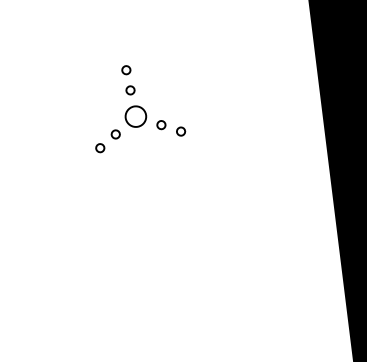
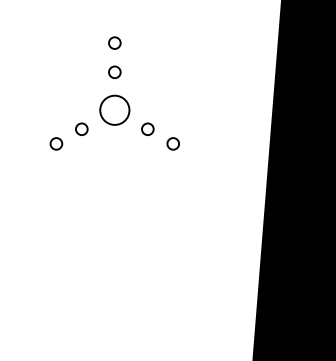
part: (133, 105) -> (114, 93), size x1.67

